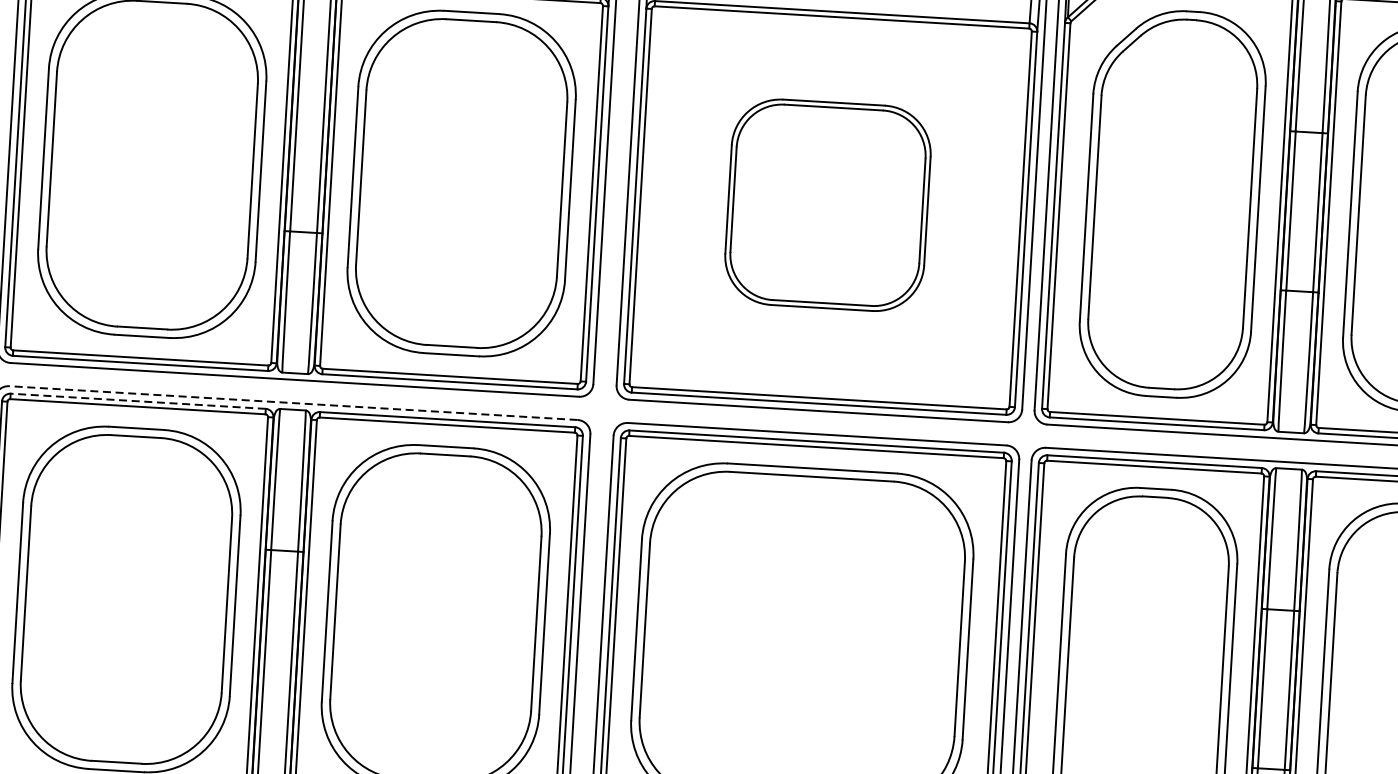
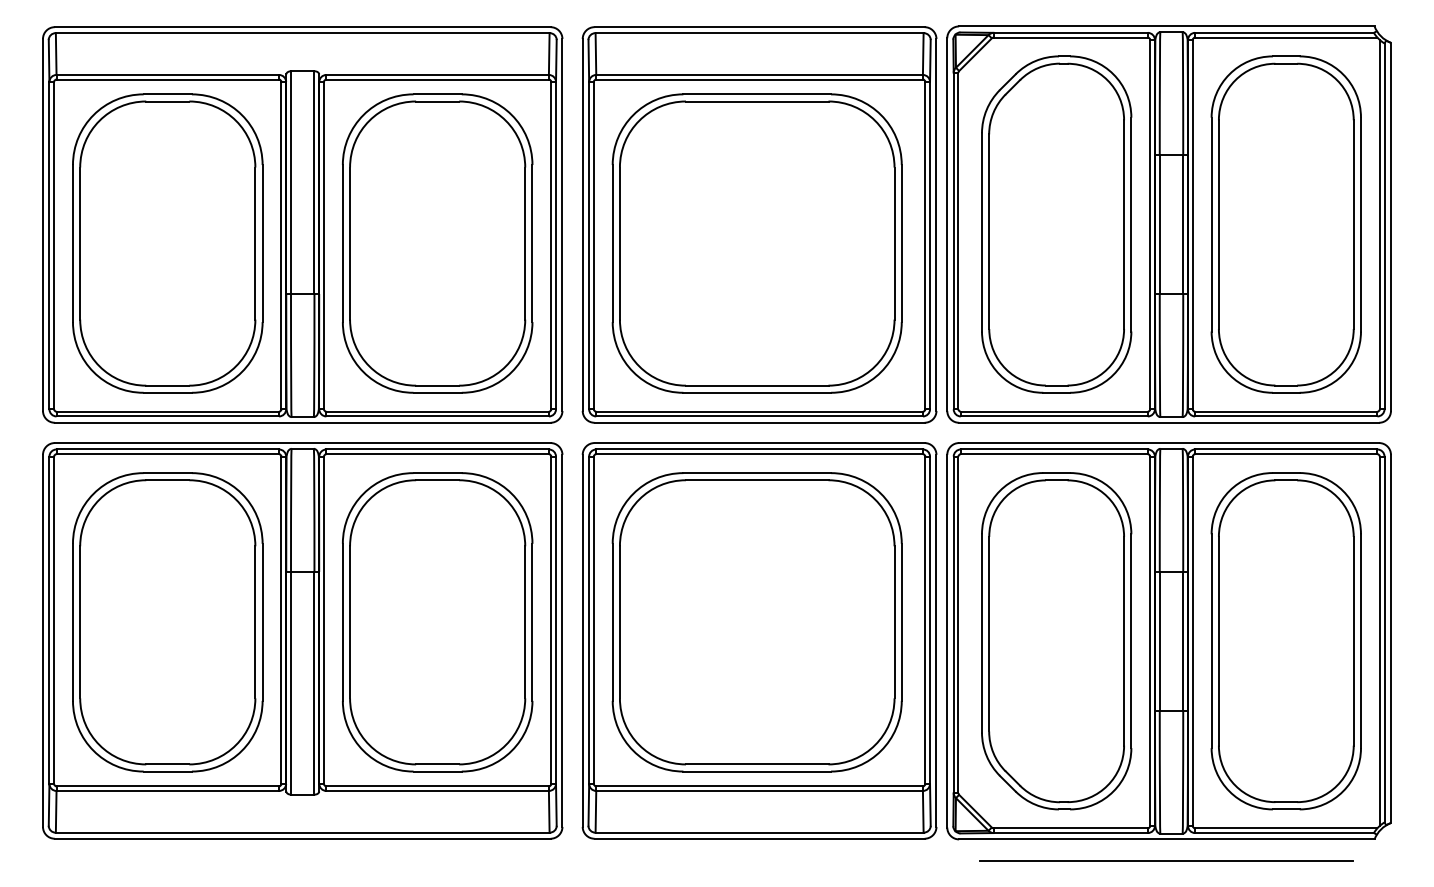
part: (827, 205) -> (756, 243), size x1.67
line: (137, 401) -> (167, 449), dashed -> solid
line: (293, 403) -> (302, 443), dashed -> solid

